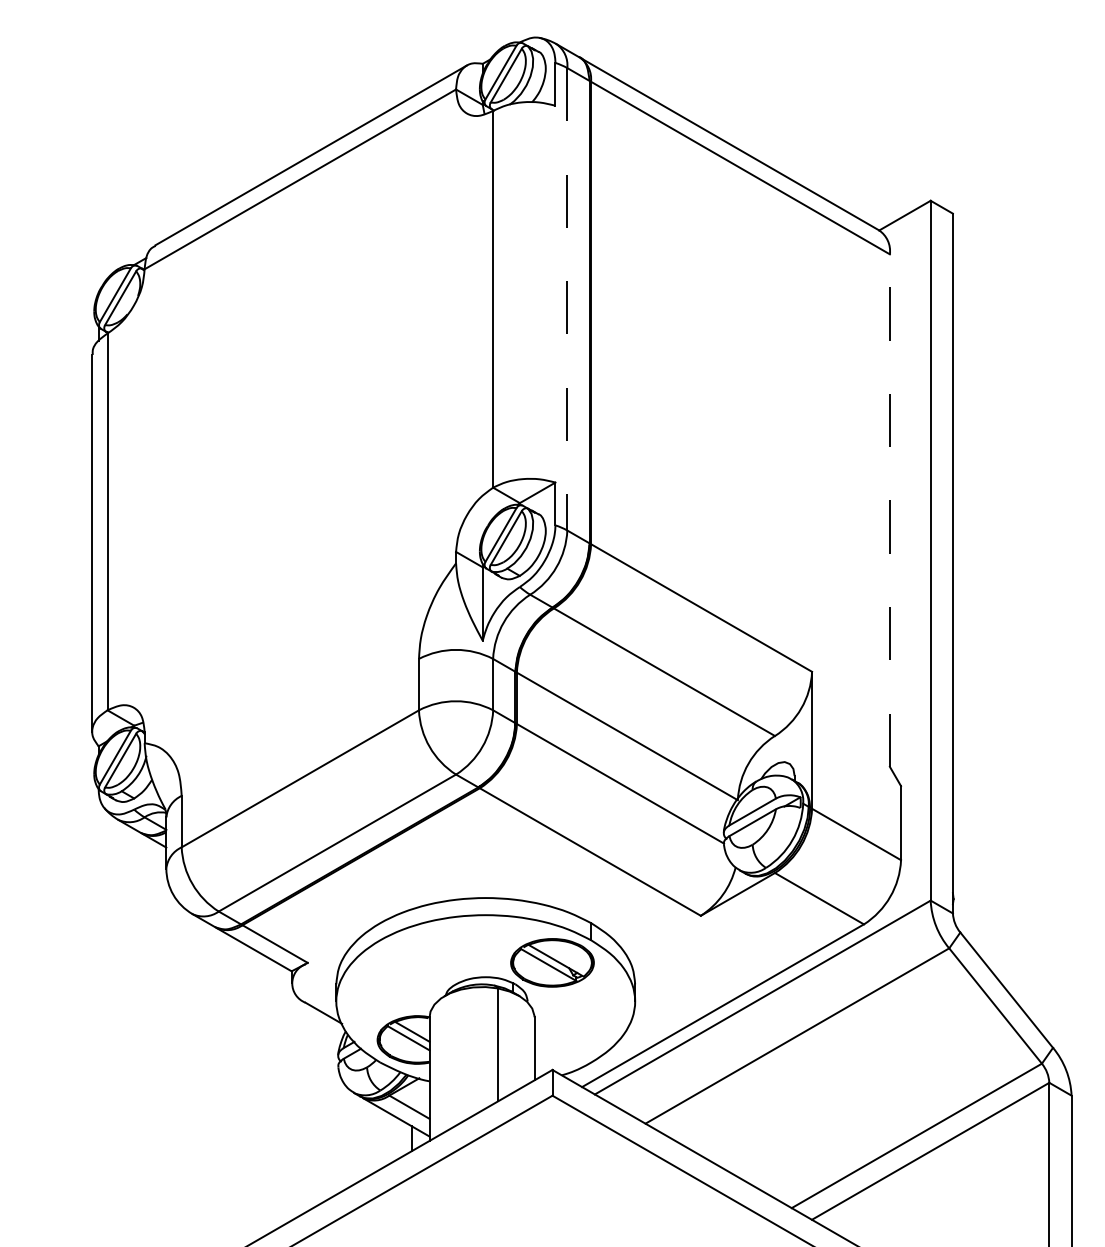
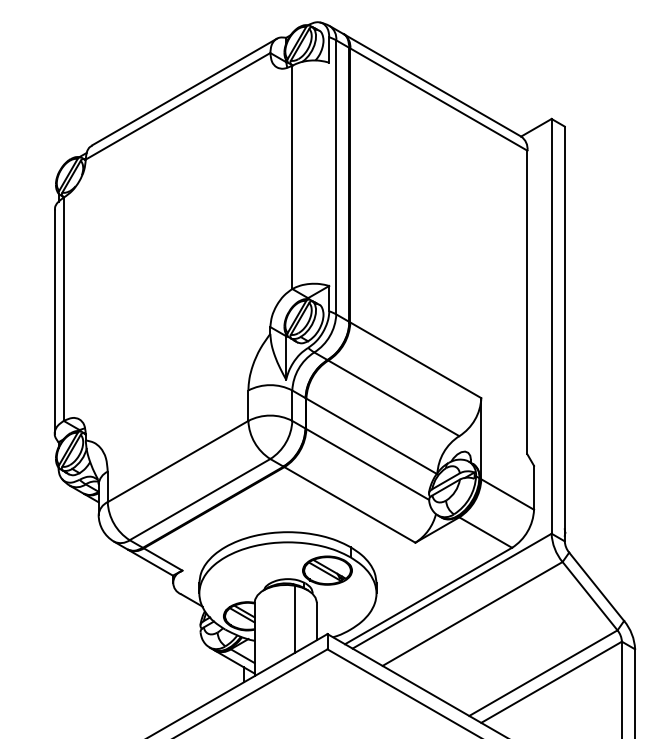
line: (567, 299) -> (336, 177), dashed -> solid
line: (889, 510) -> (527, 302), dashed -> solid

